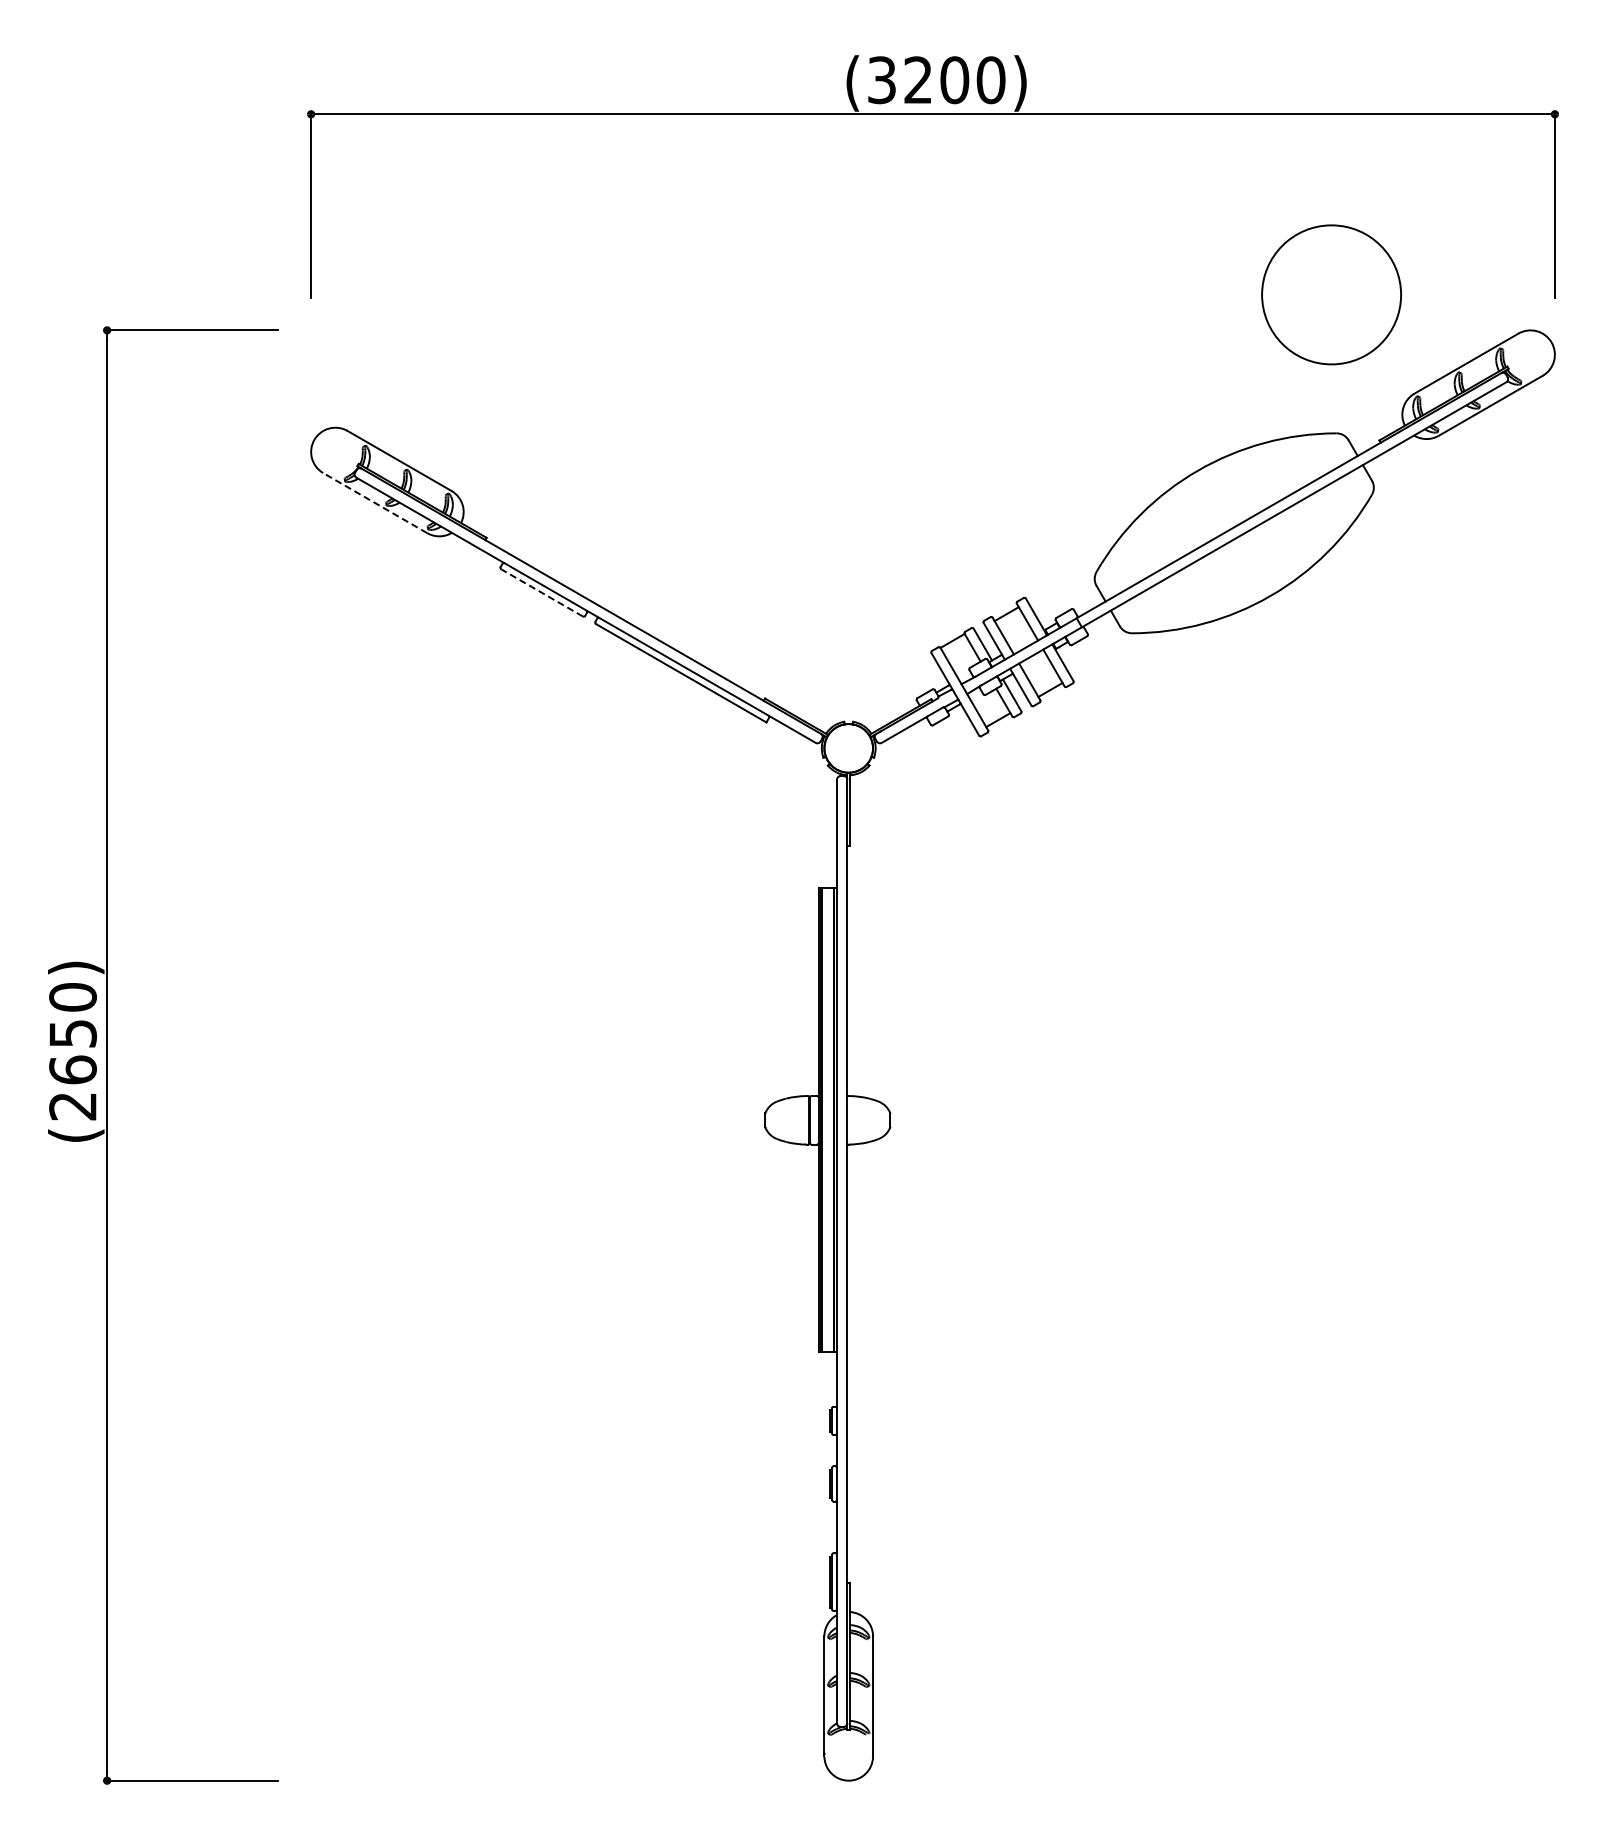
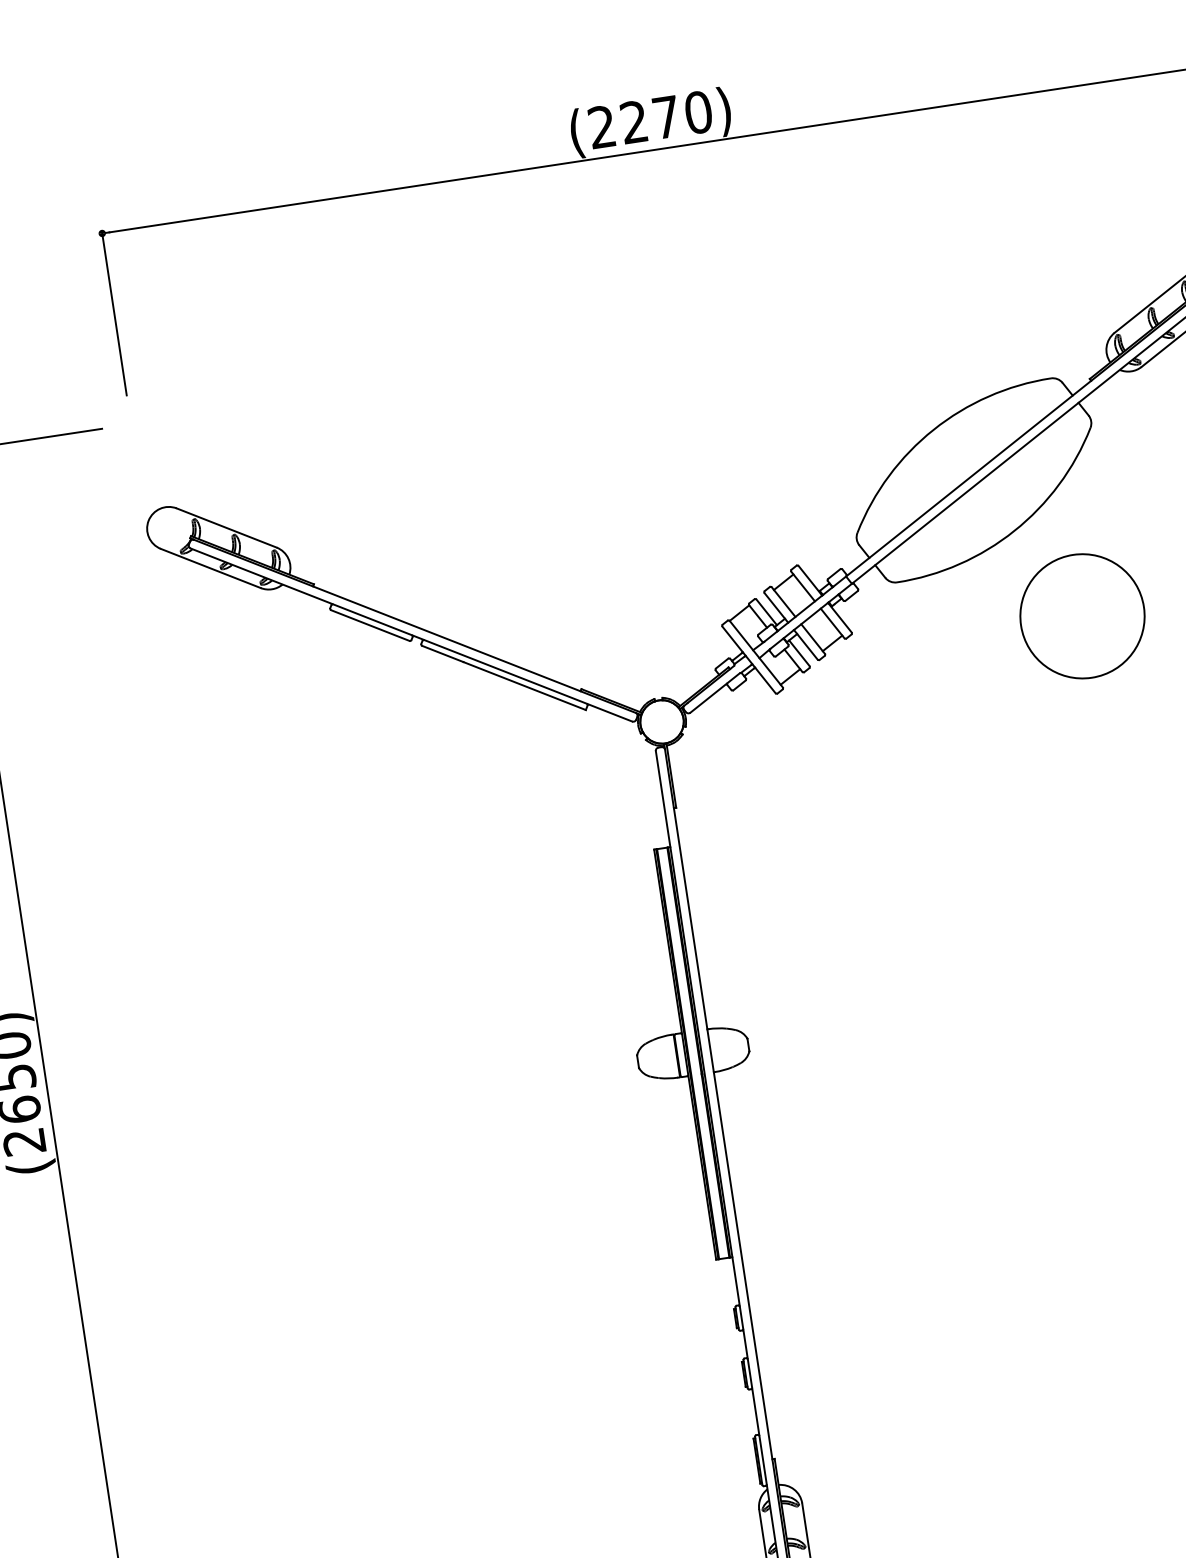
text: (918, 80) -> (634, 122), (3200) -> (2270)
circle: (1331, 294) -> (1082, 616), moved
line: (374, 502) -> (210, 568), dashed -> solid
line: (541, 592) -> (369, 625), dashed -> solid

